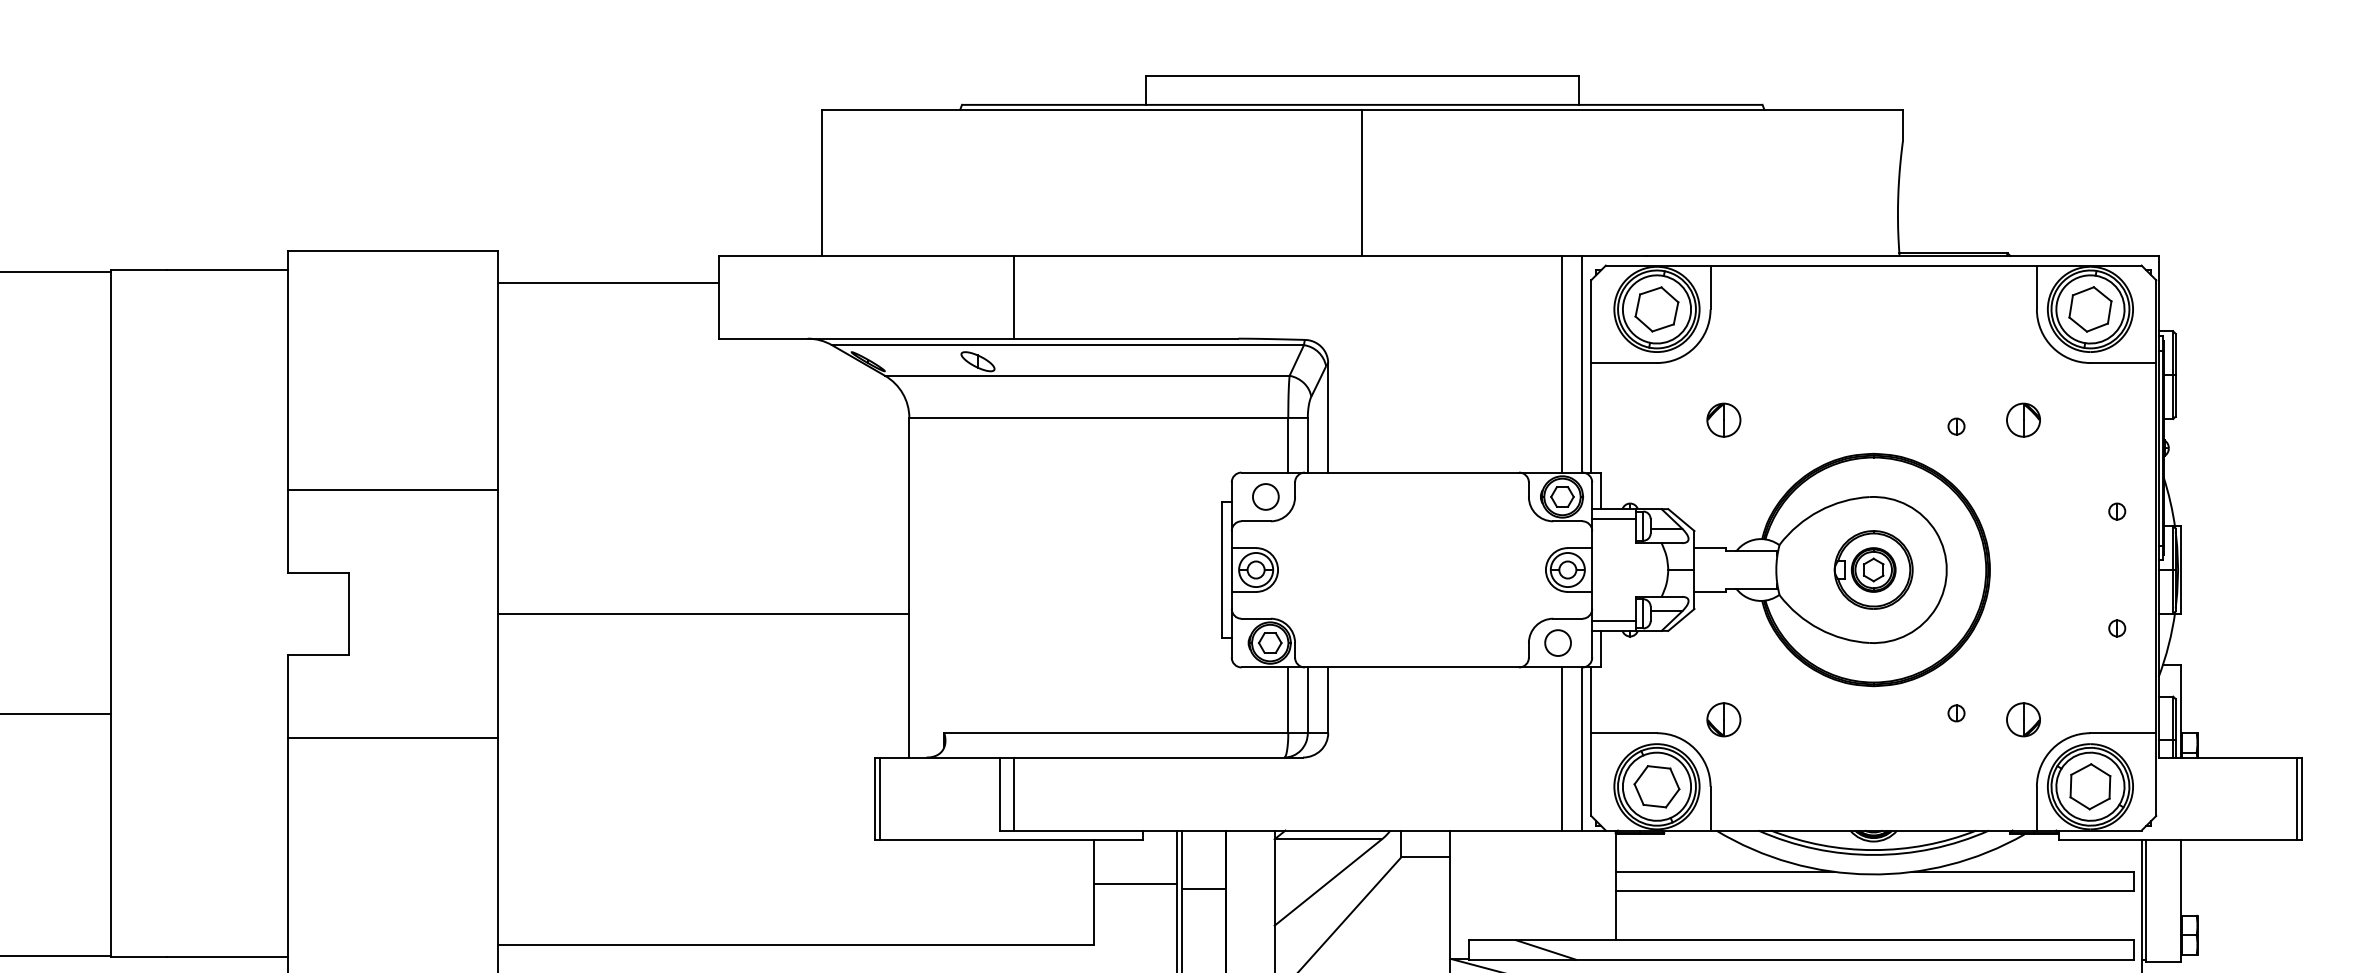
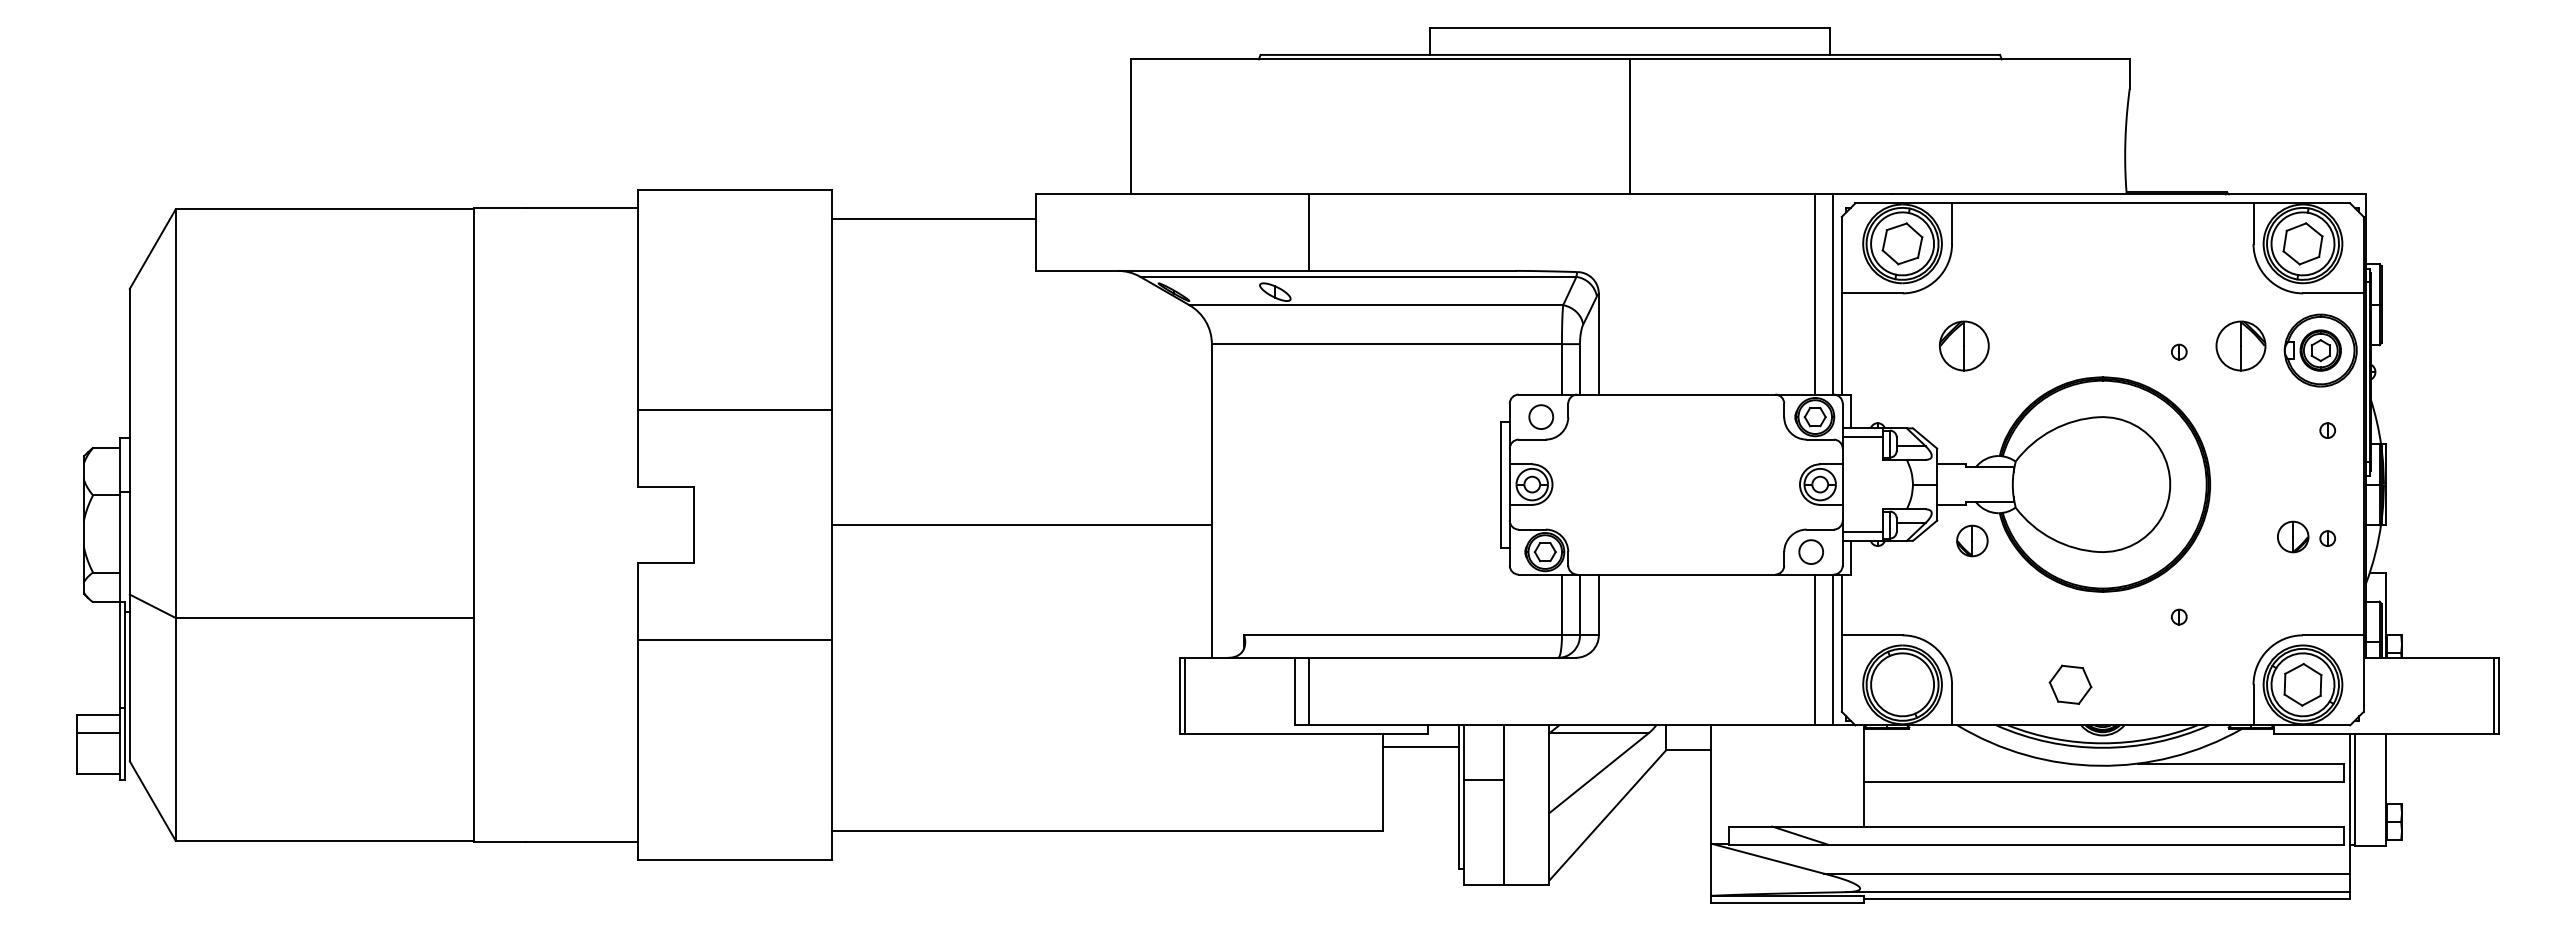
part: (1724, 420) -> (1964, 346), size x1.6
part: (2023, 420) -> (2241, 346), size x1.6
part: (1873, 569) -> (2320, 350), moved
part: (1724, 719) -> (1972, 540), moved
part: (2023, 719) -> (2293, 536), moved
part: (1656, 786) -> (2070, 684), moved
line: (1725, 871) -> (1965, 763), removed
line: (1135, 883) -> (1420, 746), moved

